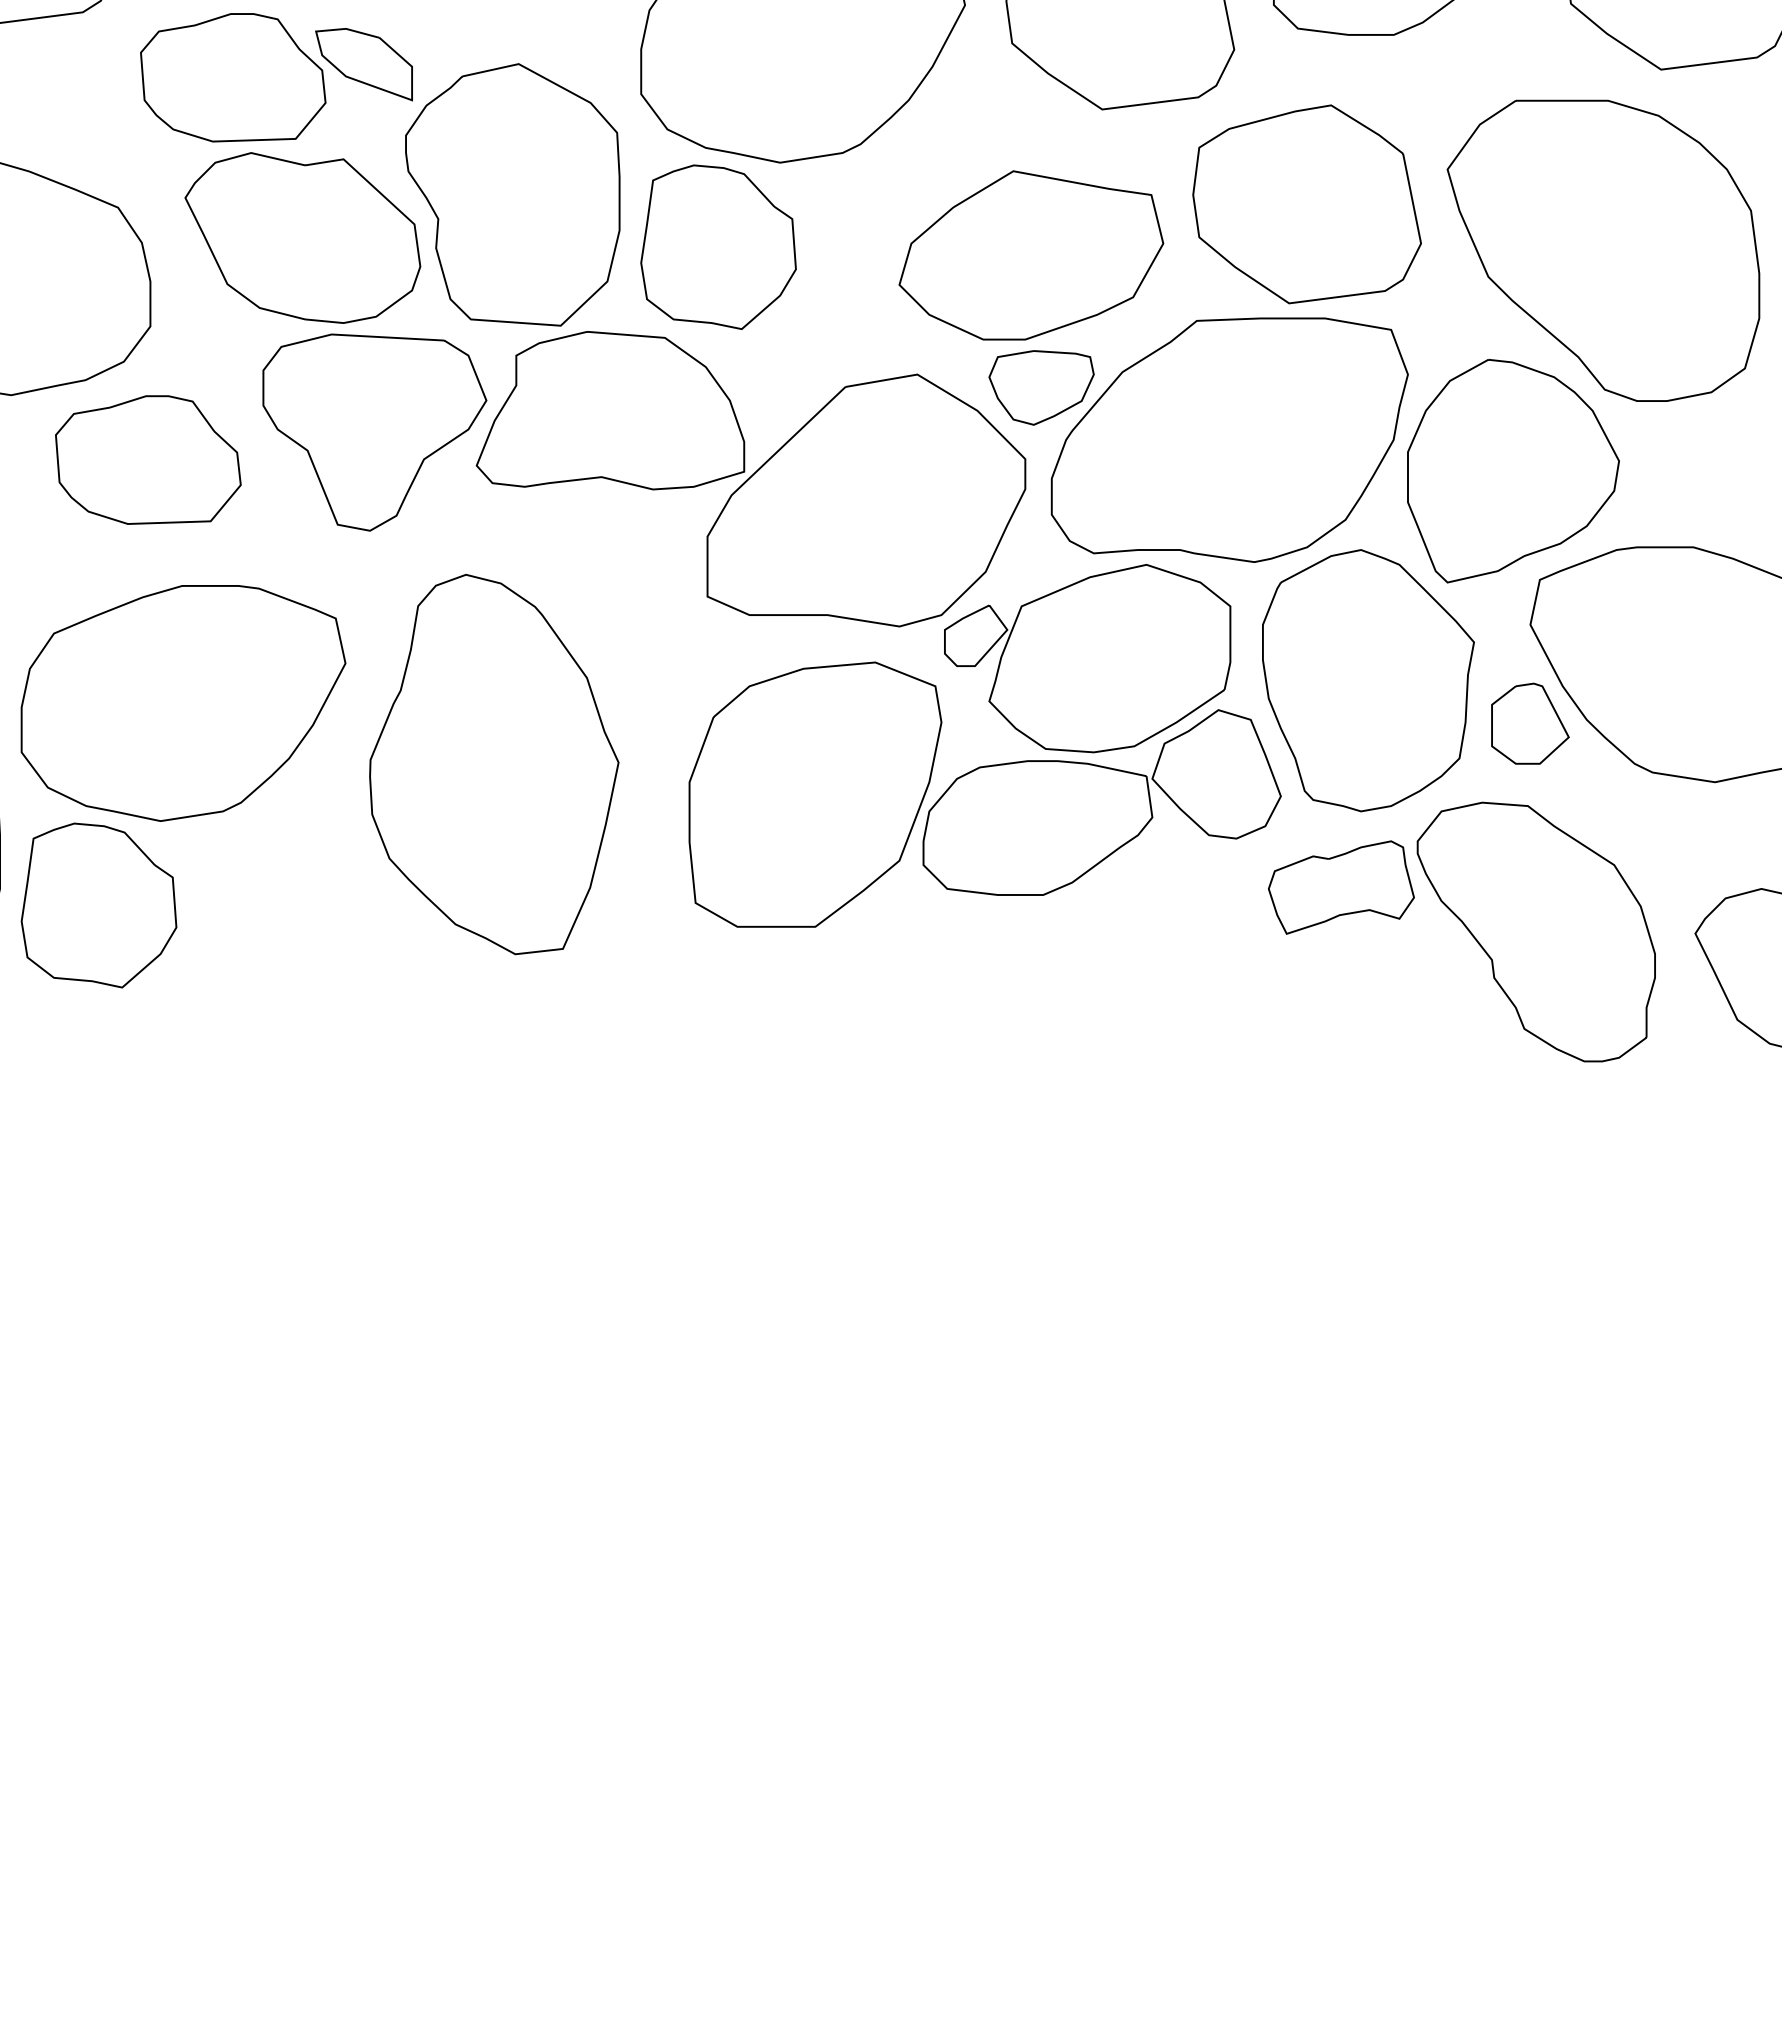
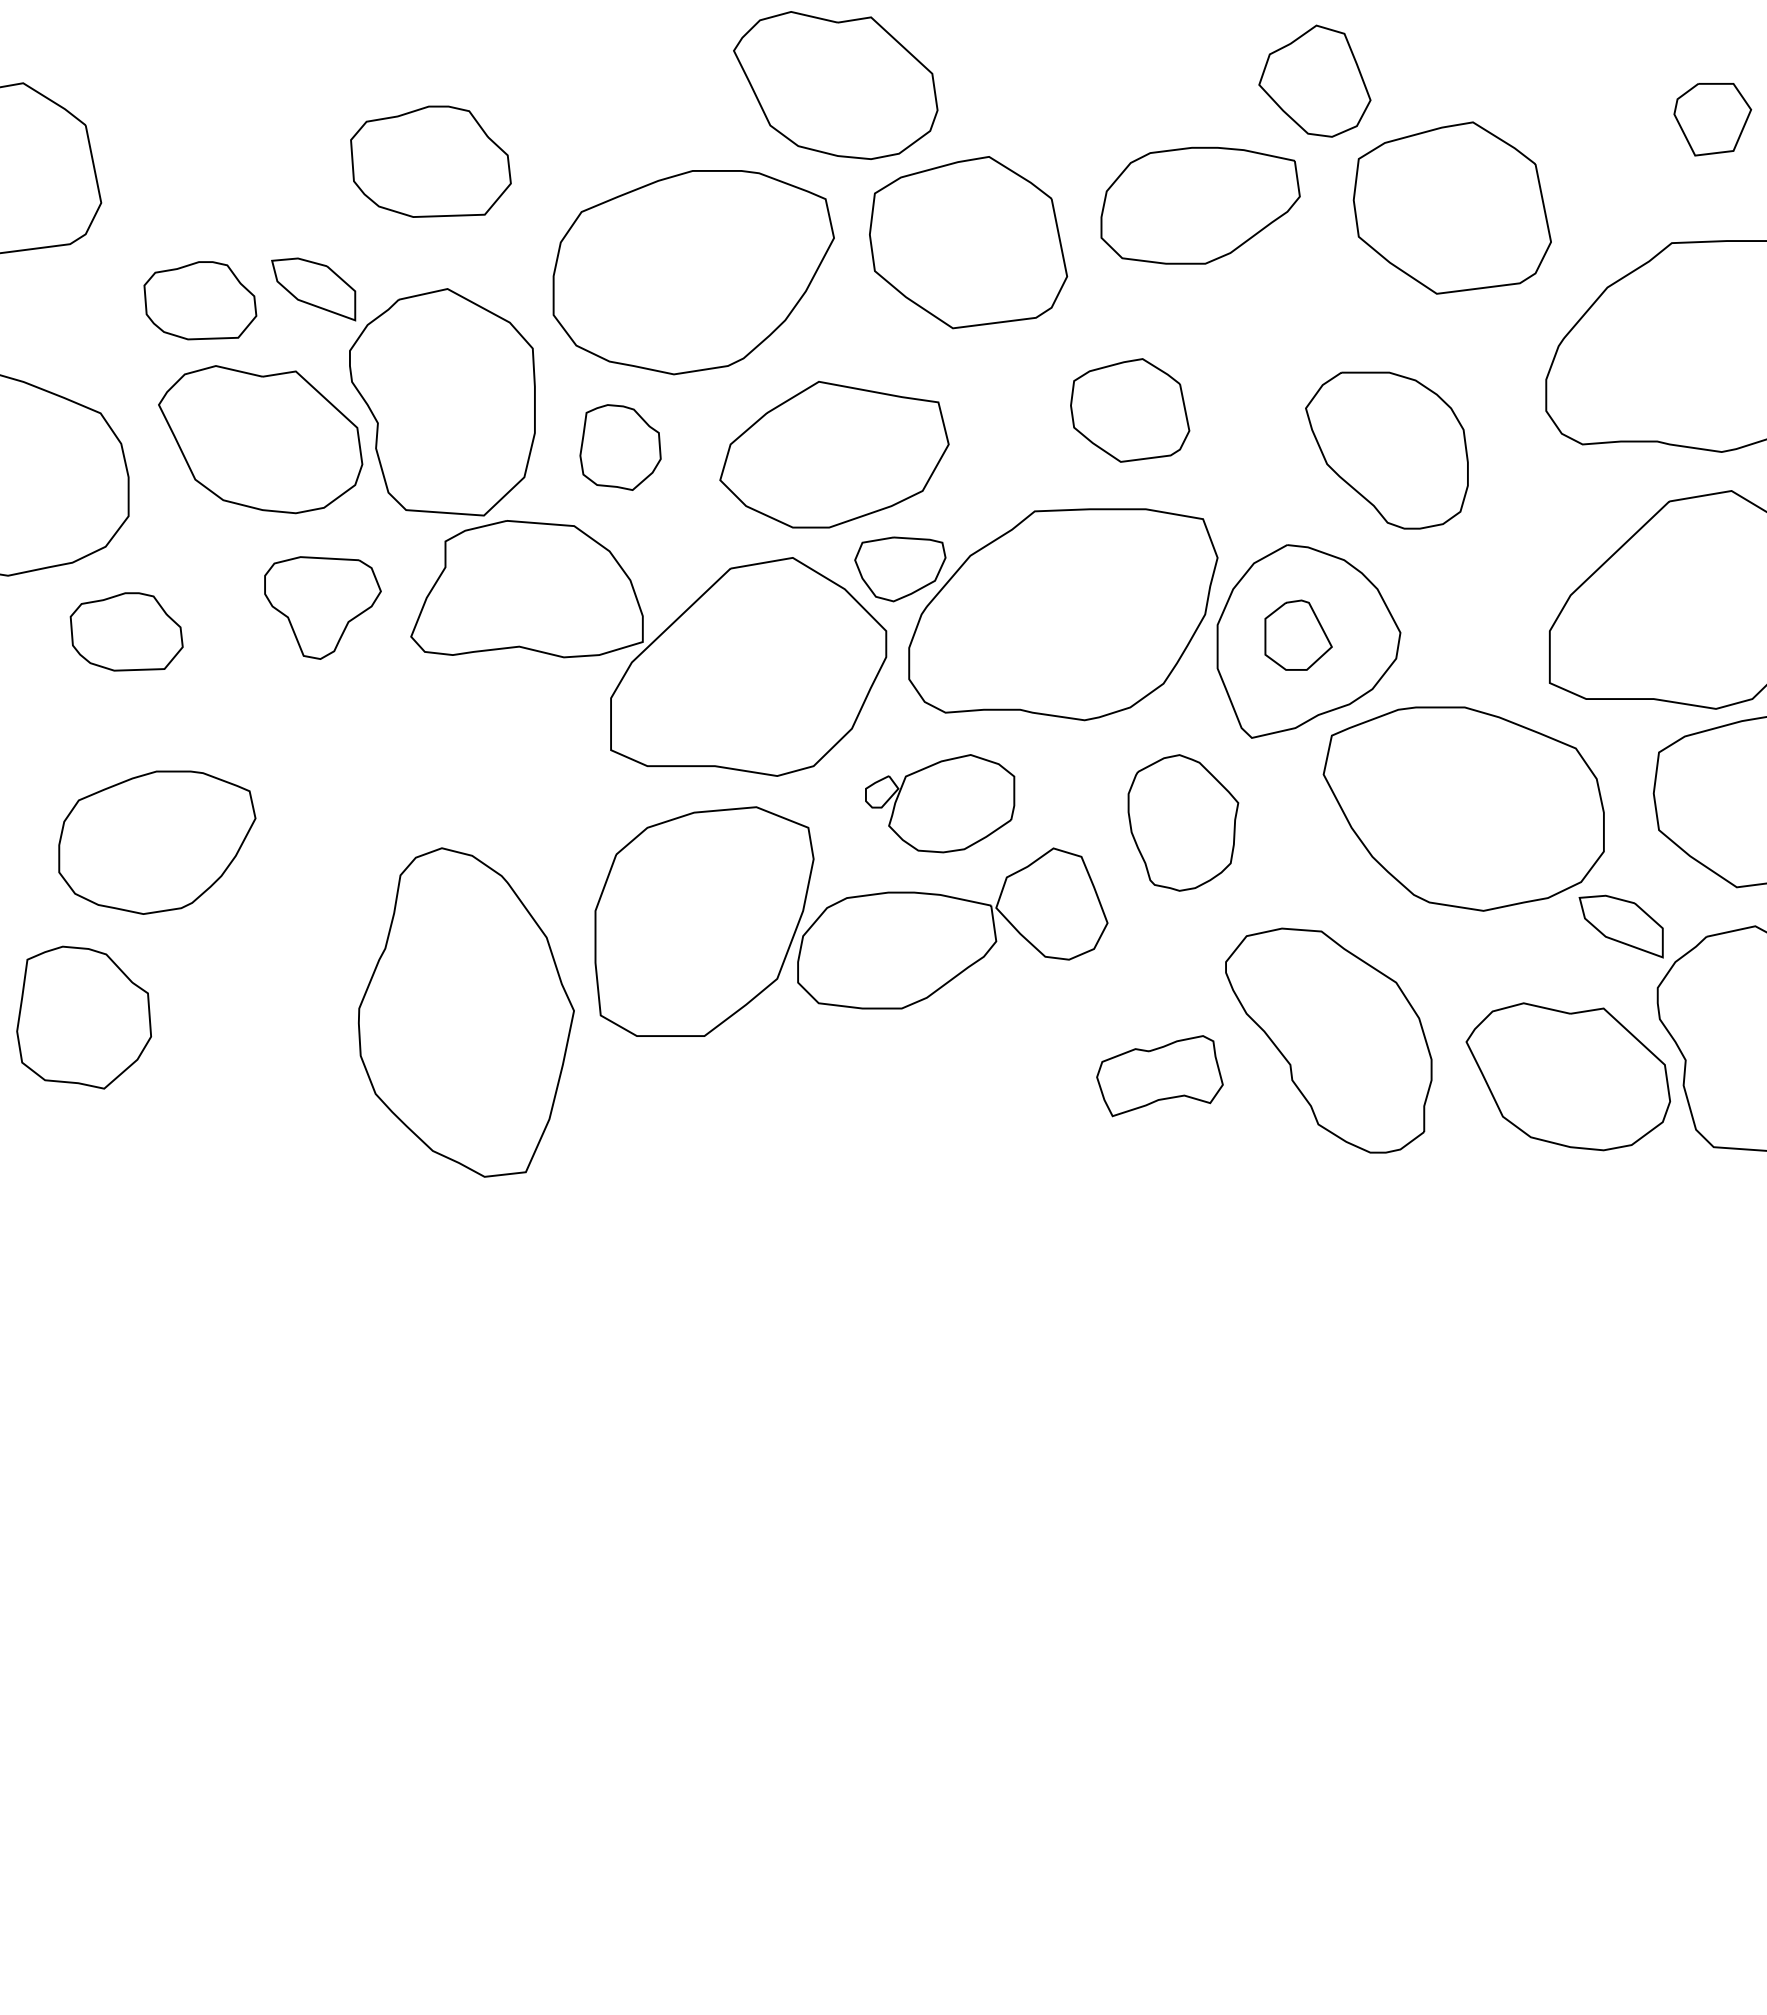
part: (233, 77) -> (200, 300), size x0.7
part: (1306, 204) -> (1129, 410), size x0.6
part: (718, 247) -> (620, 447), size x0.6
part: (1603, 250) -> (1386, 450), size x0.6
part: (1031, 255) -> (834, 454), moved
part: (374, 431) -> (322, 607), size x0.6
part: (147, 459) -> (126, 631), size x0.7
part: (1086, 658) -> (939, 803), size x0.6
part: (1368, 680) -> (1183, 822), size x0.6
part: (183, 703) -> (157, 842), size x0.7
part: (1530, 722) -> (1298, 634), moved
part: (494, 764) -> (466, 1012), moved
part: (1340, 888) -> (1159, 1076), moved

